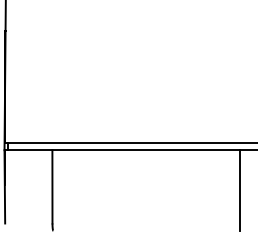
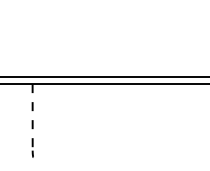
line: (52, 186) -> (32, 117), solid -> dashed
line: (240, 190) -> (203, 120), removed

